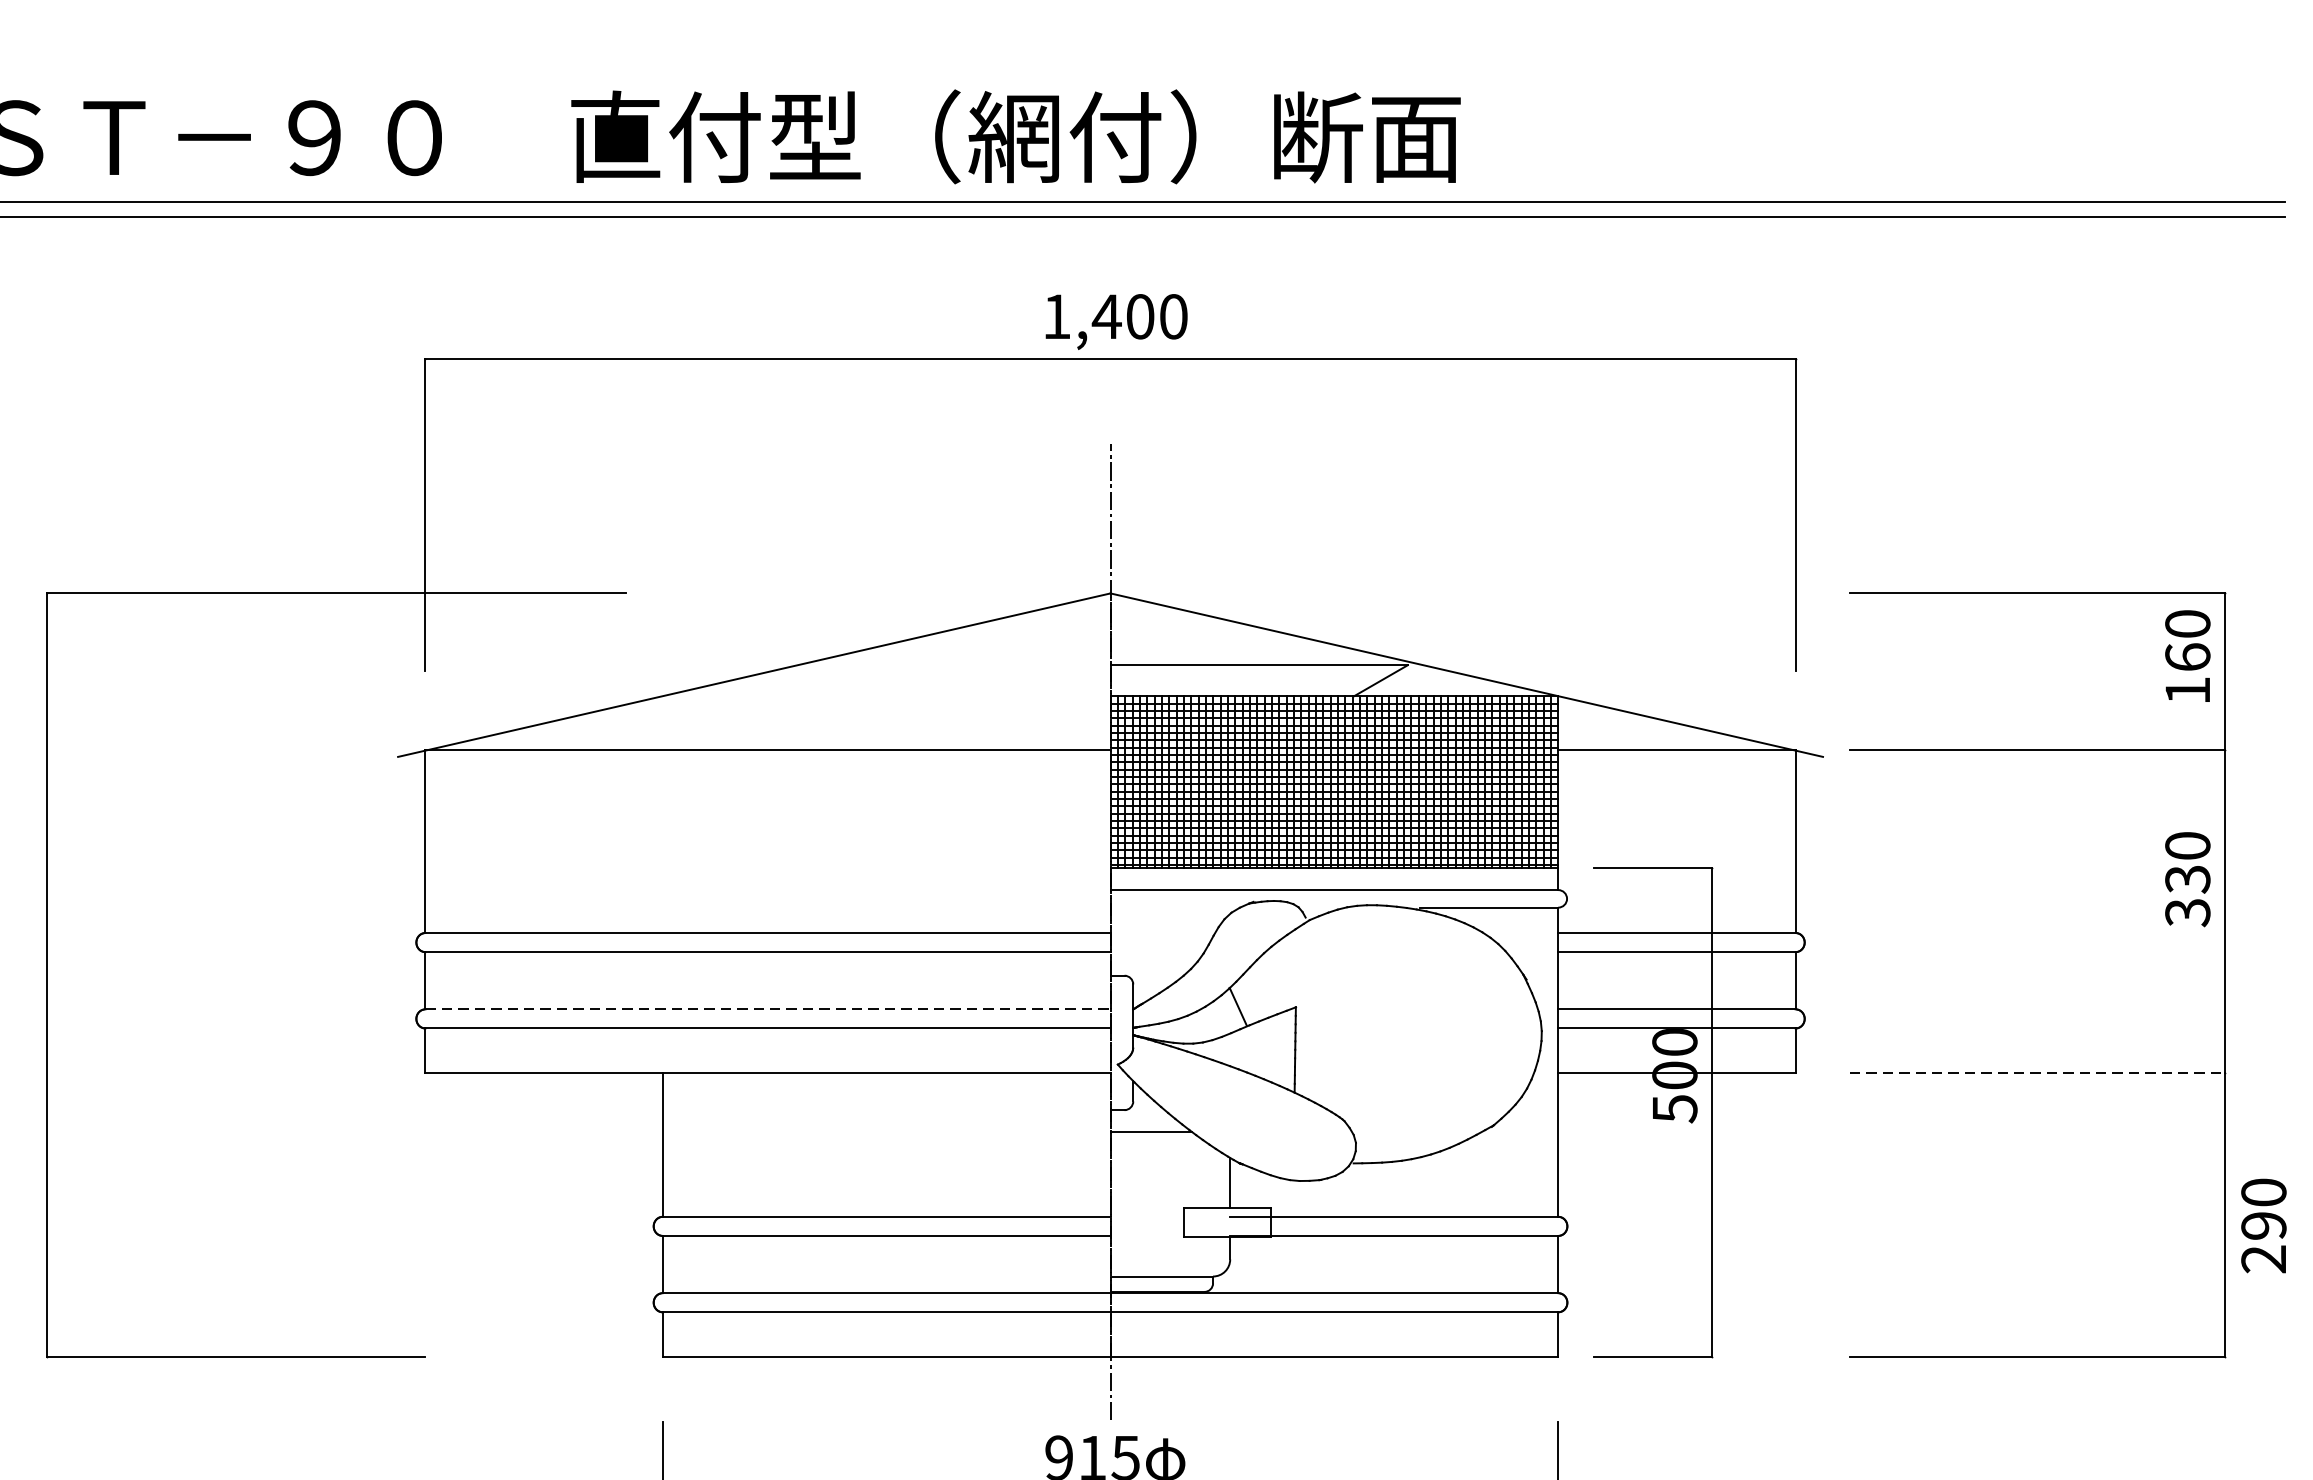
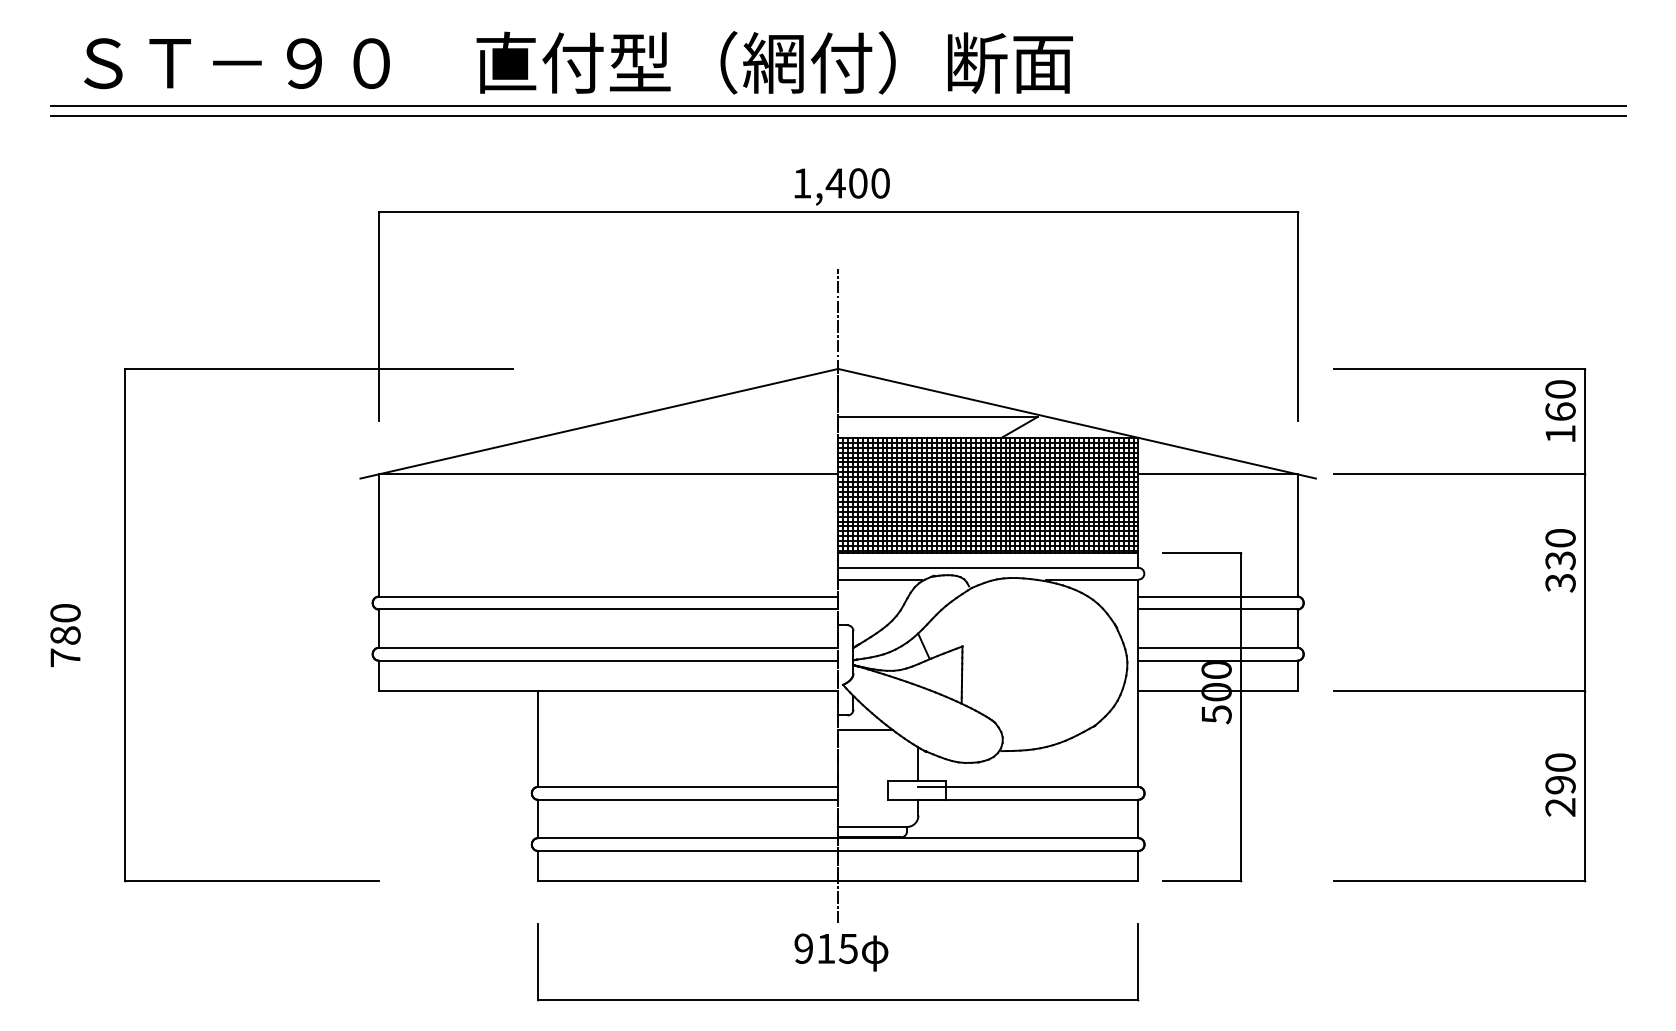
line: (1173, 907) -> (880, 579), added
line: (767, 1008) -> (608, 647), dashed -> solid
line: (2037, 1072) -> (1459, 690), dashed -> solid
text: (2263, 1225) -> (1560, 784), moved

